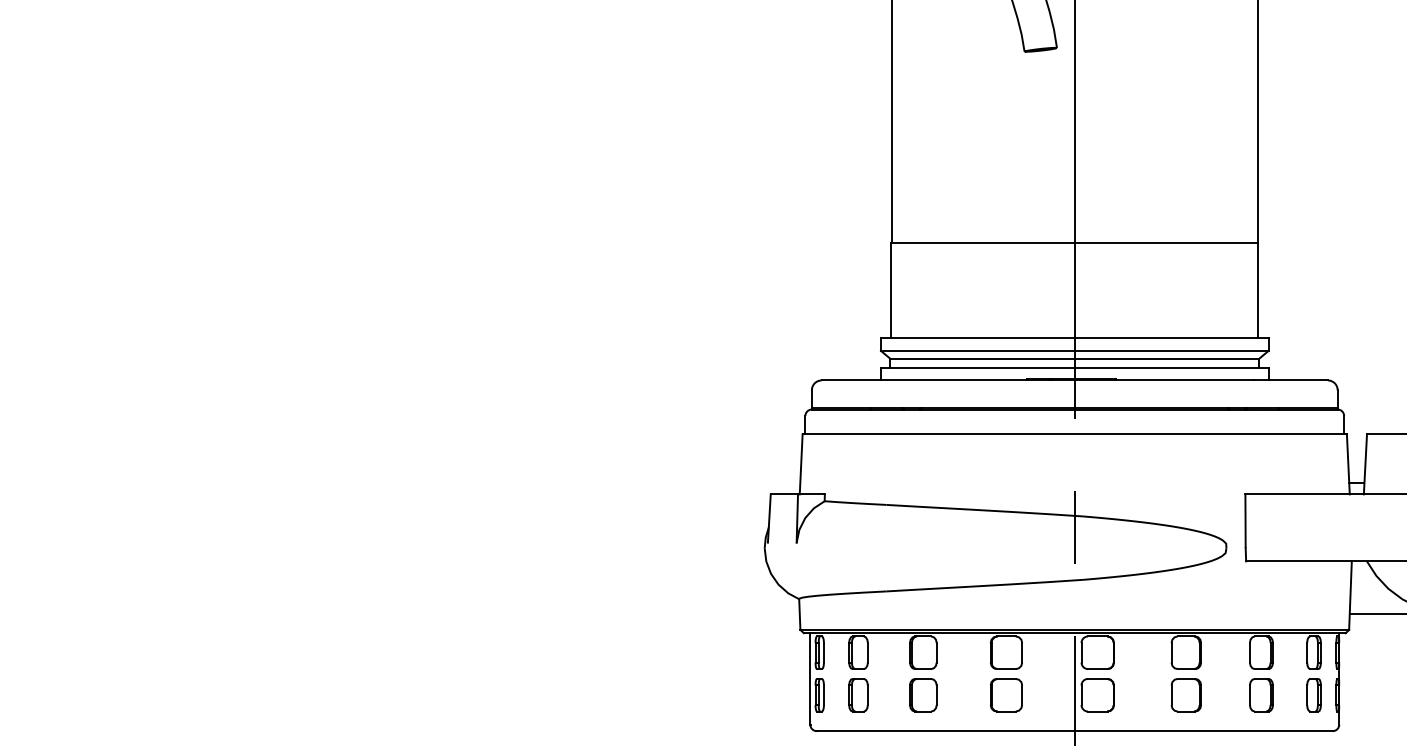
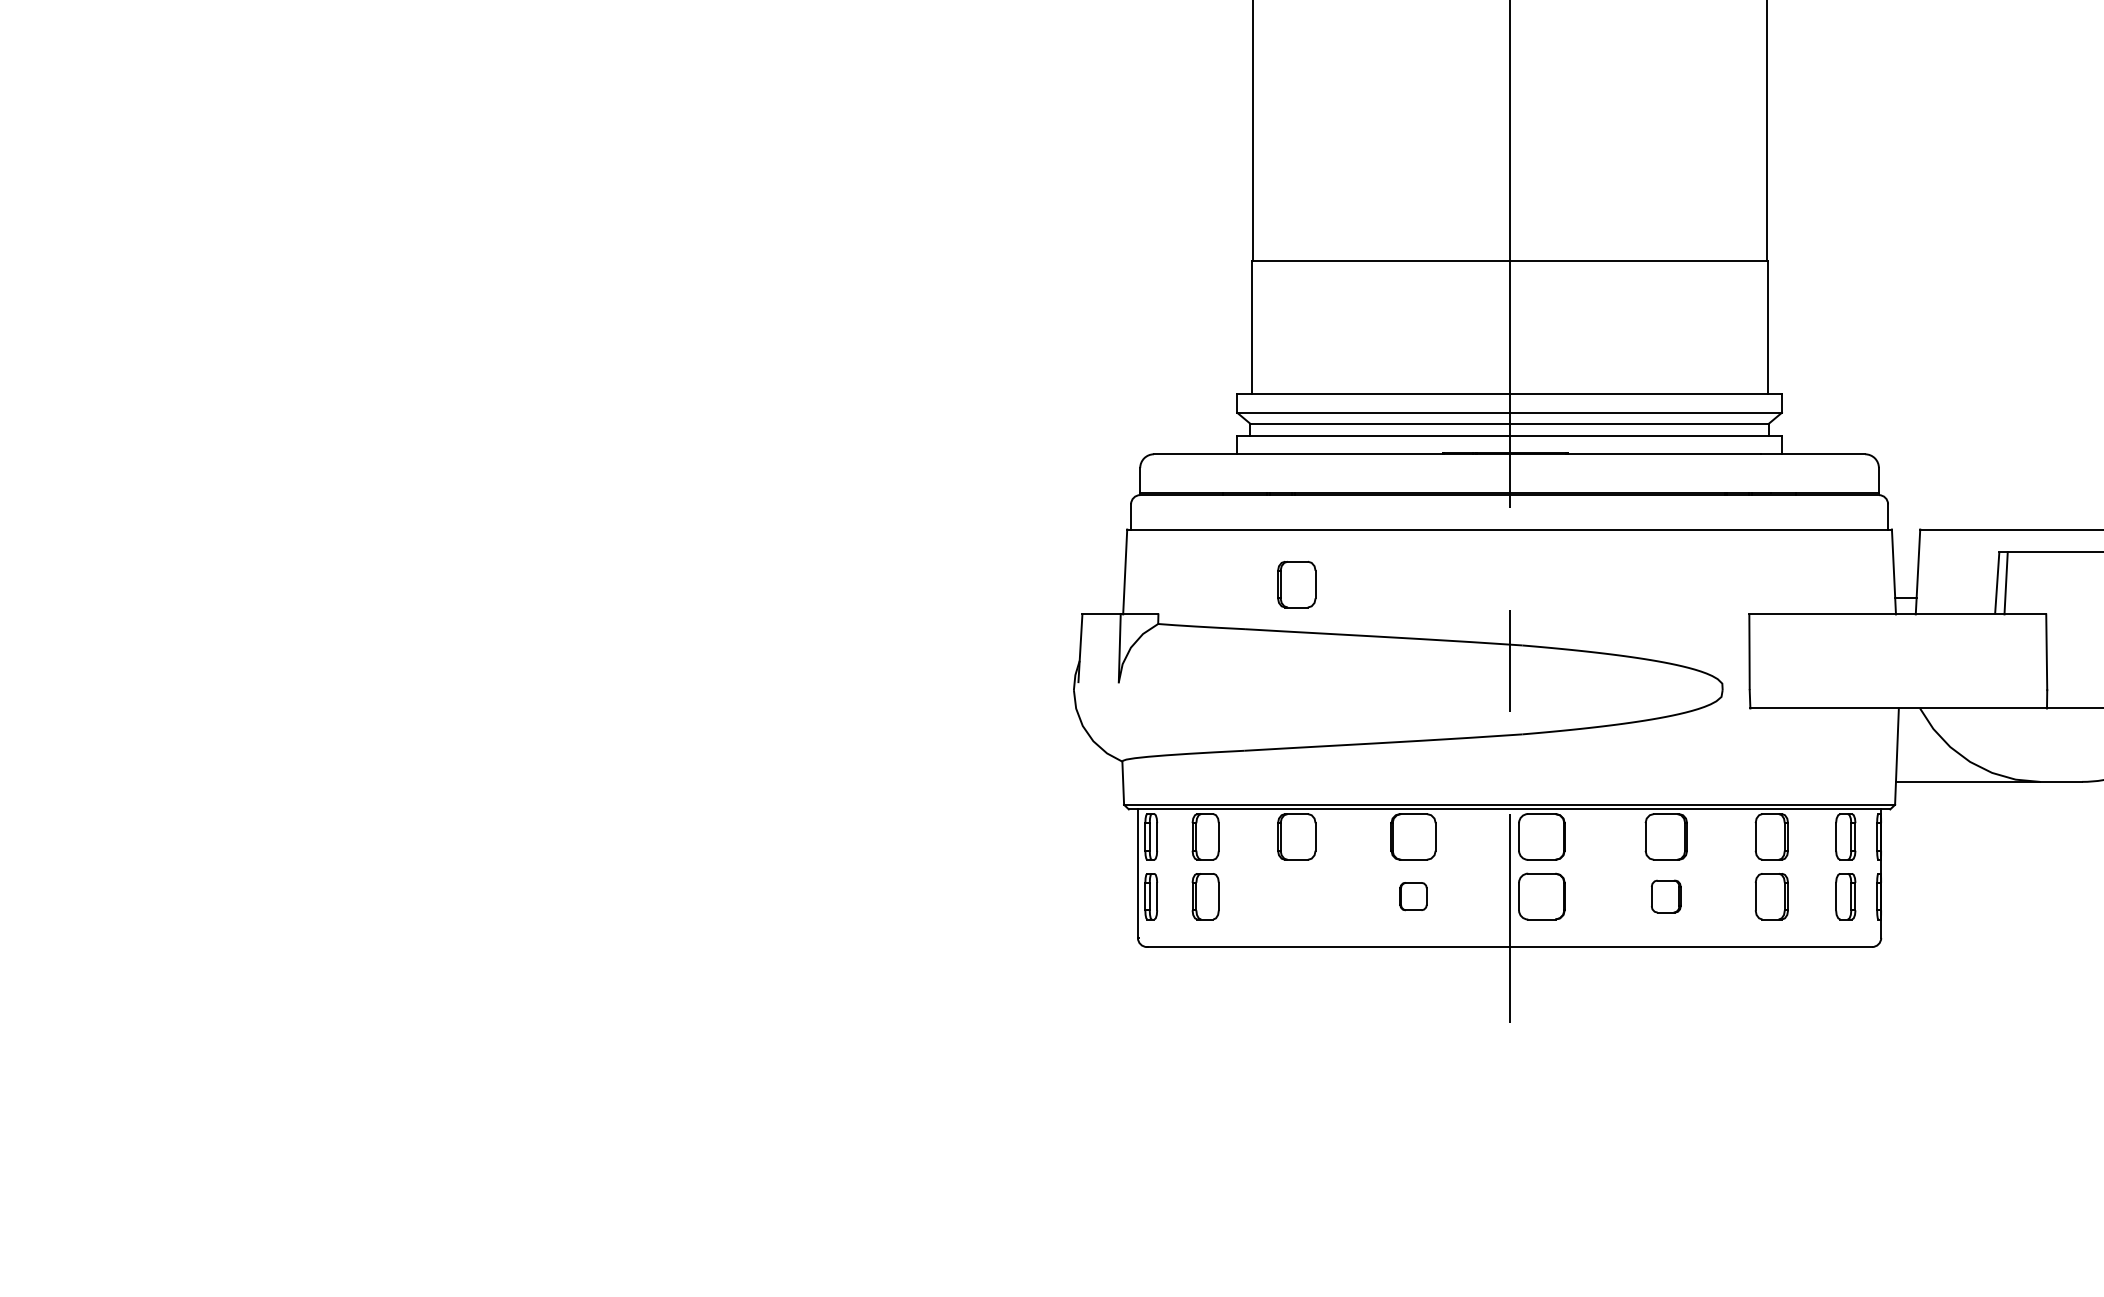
part: (923, 695) -> (1296, 584), moved
part: (1006, 695) -> (1413, 896), size x0.6
part: (1185, 695) -> (1665, 896), size x0.7

